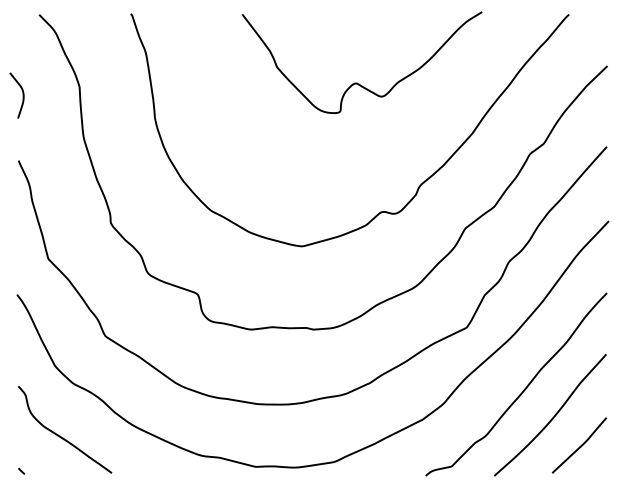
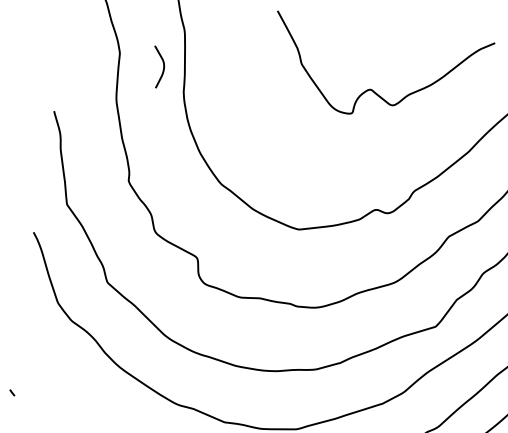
curve: (22, 95) -> (162, 68), moved
curve: (60, 435) -> (52, 366), removed

